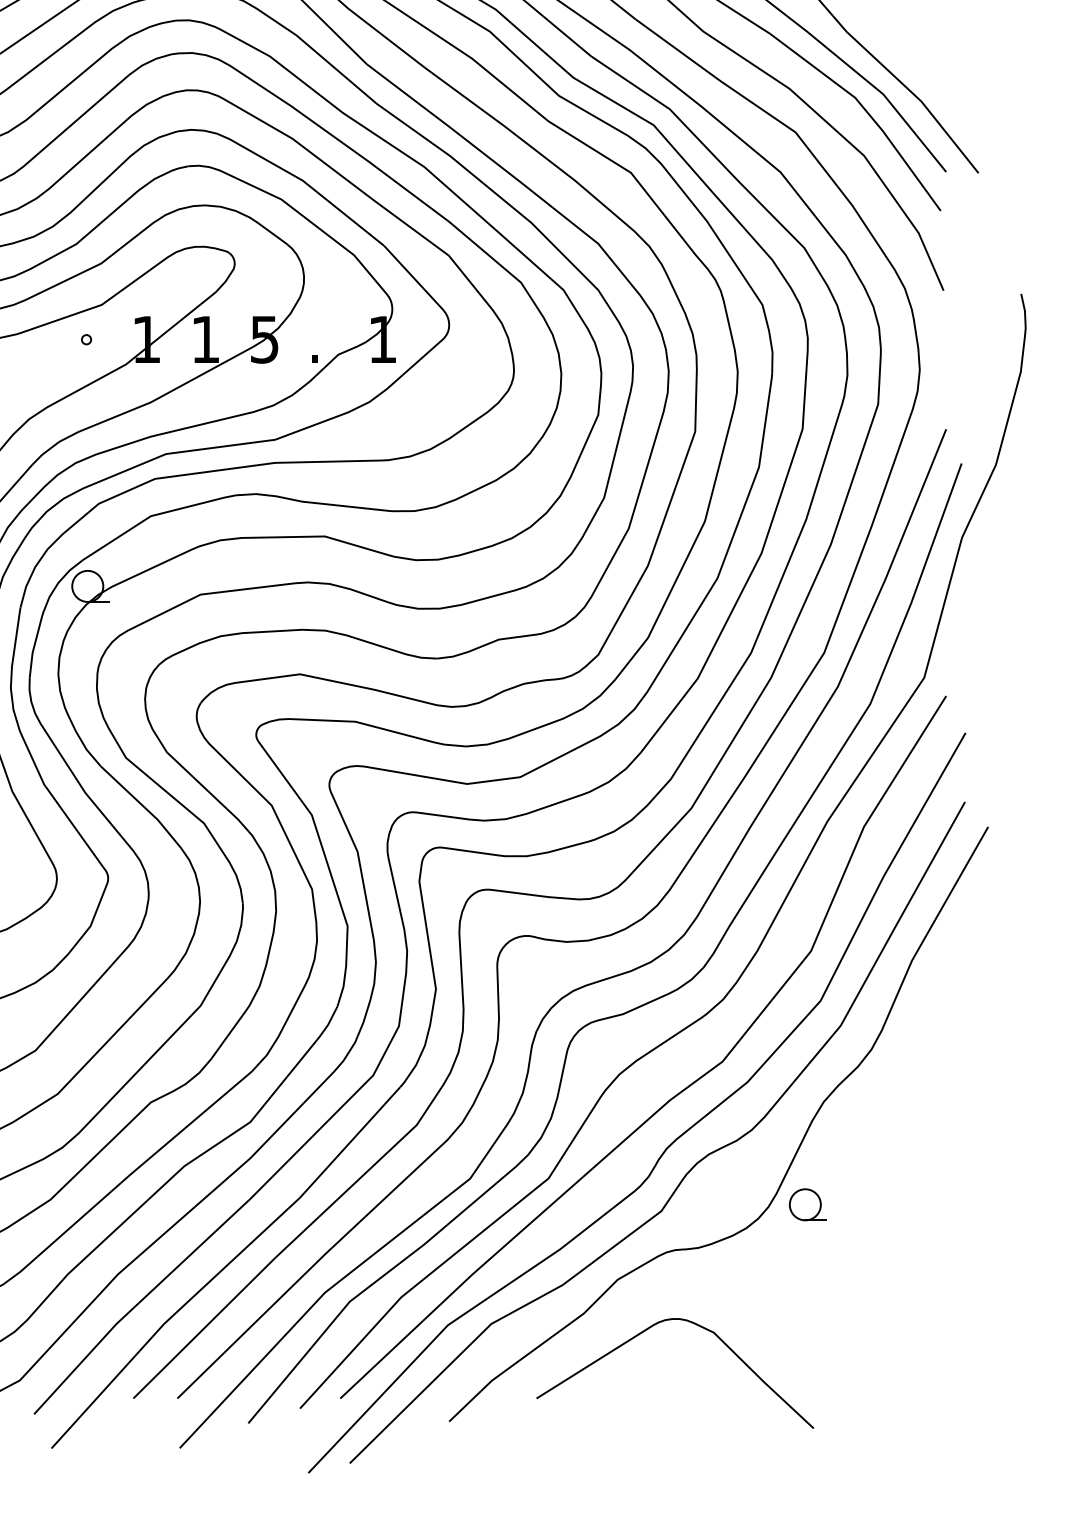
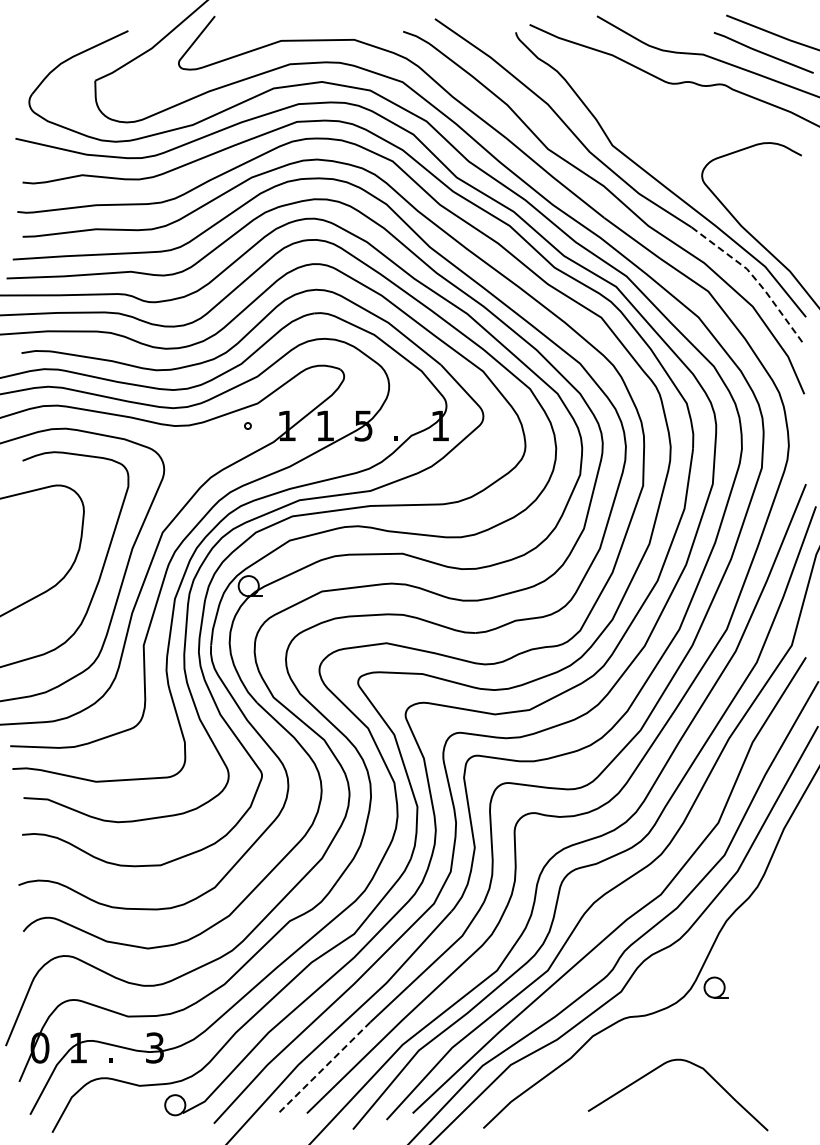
line: (866, 110) -> (754, 277), solid -> dashed
line: (204, 1327) -> (324, 1067), solid -> dashed
curve: (648, 1330) -> (660, 1067), moved

